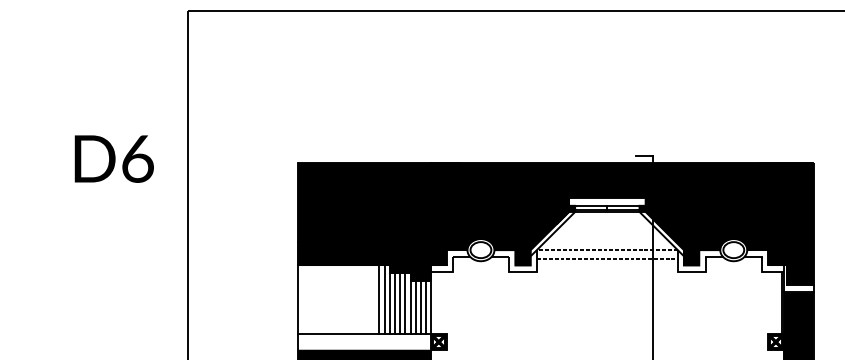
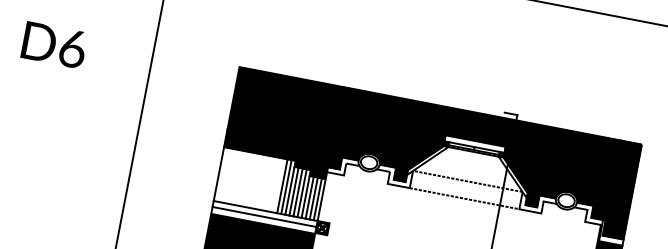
text: (113, 158) -> (53, 44), moved
line: (607, 258) -> (464, 198), moved
line: (364, 342) -> (264, 217), added

